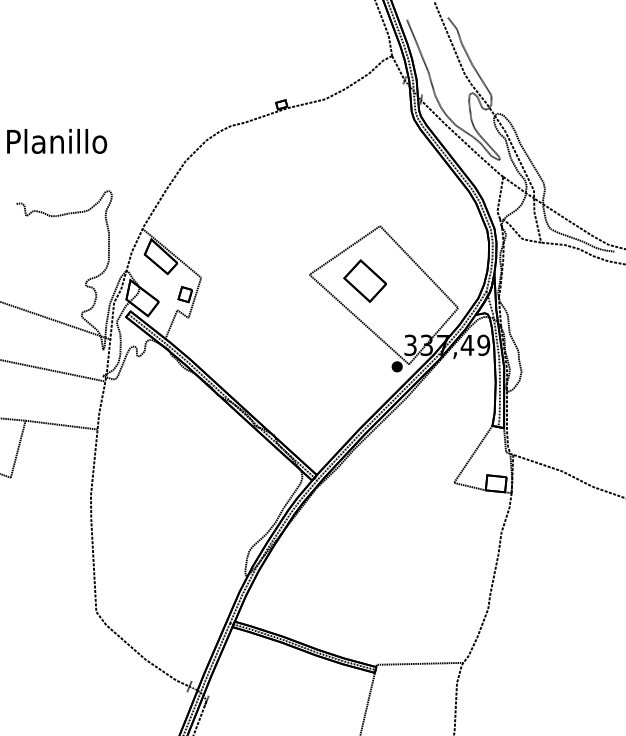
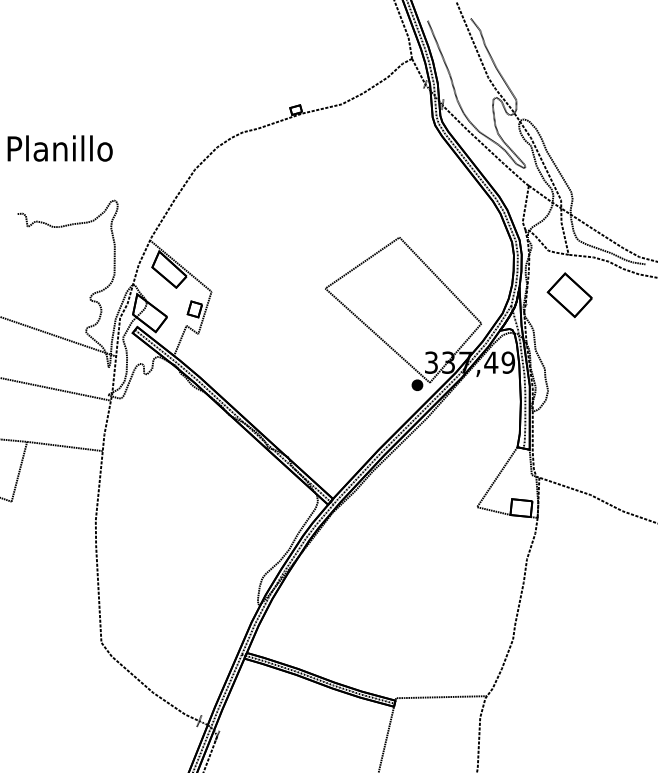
part: (364, 281) -> (569, 295), moved

